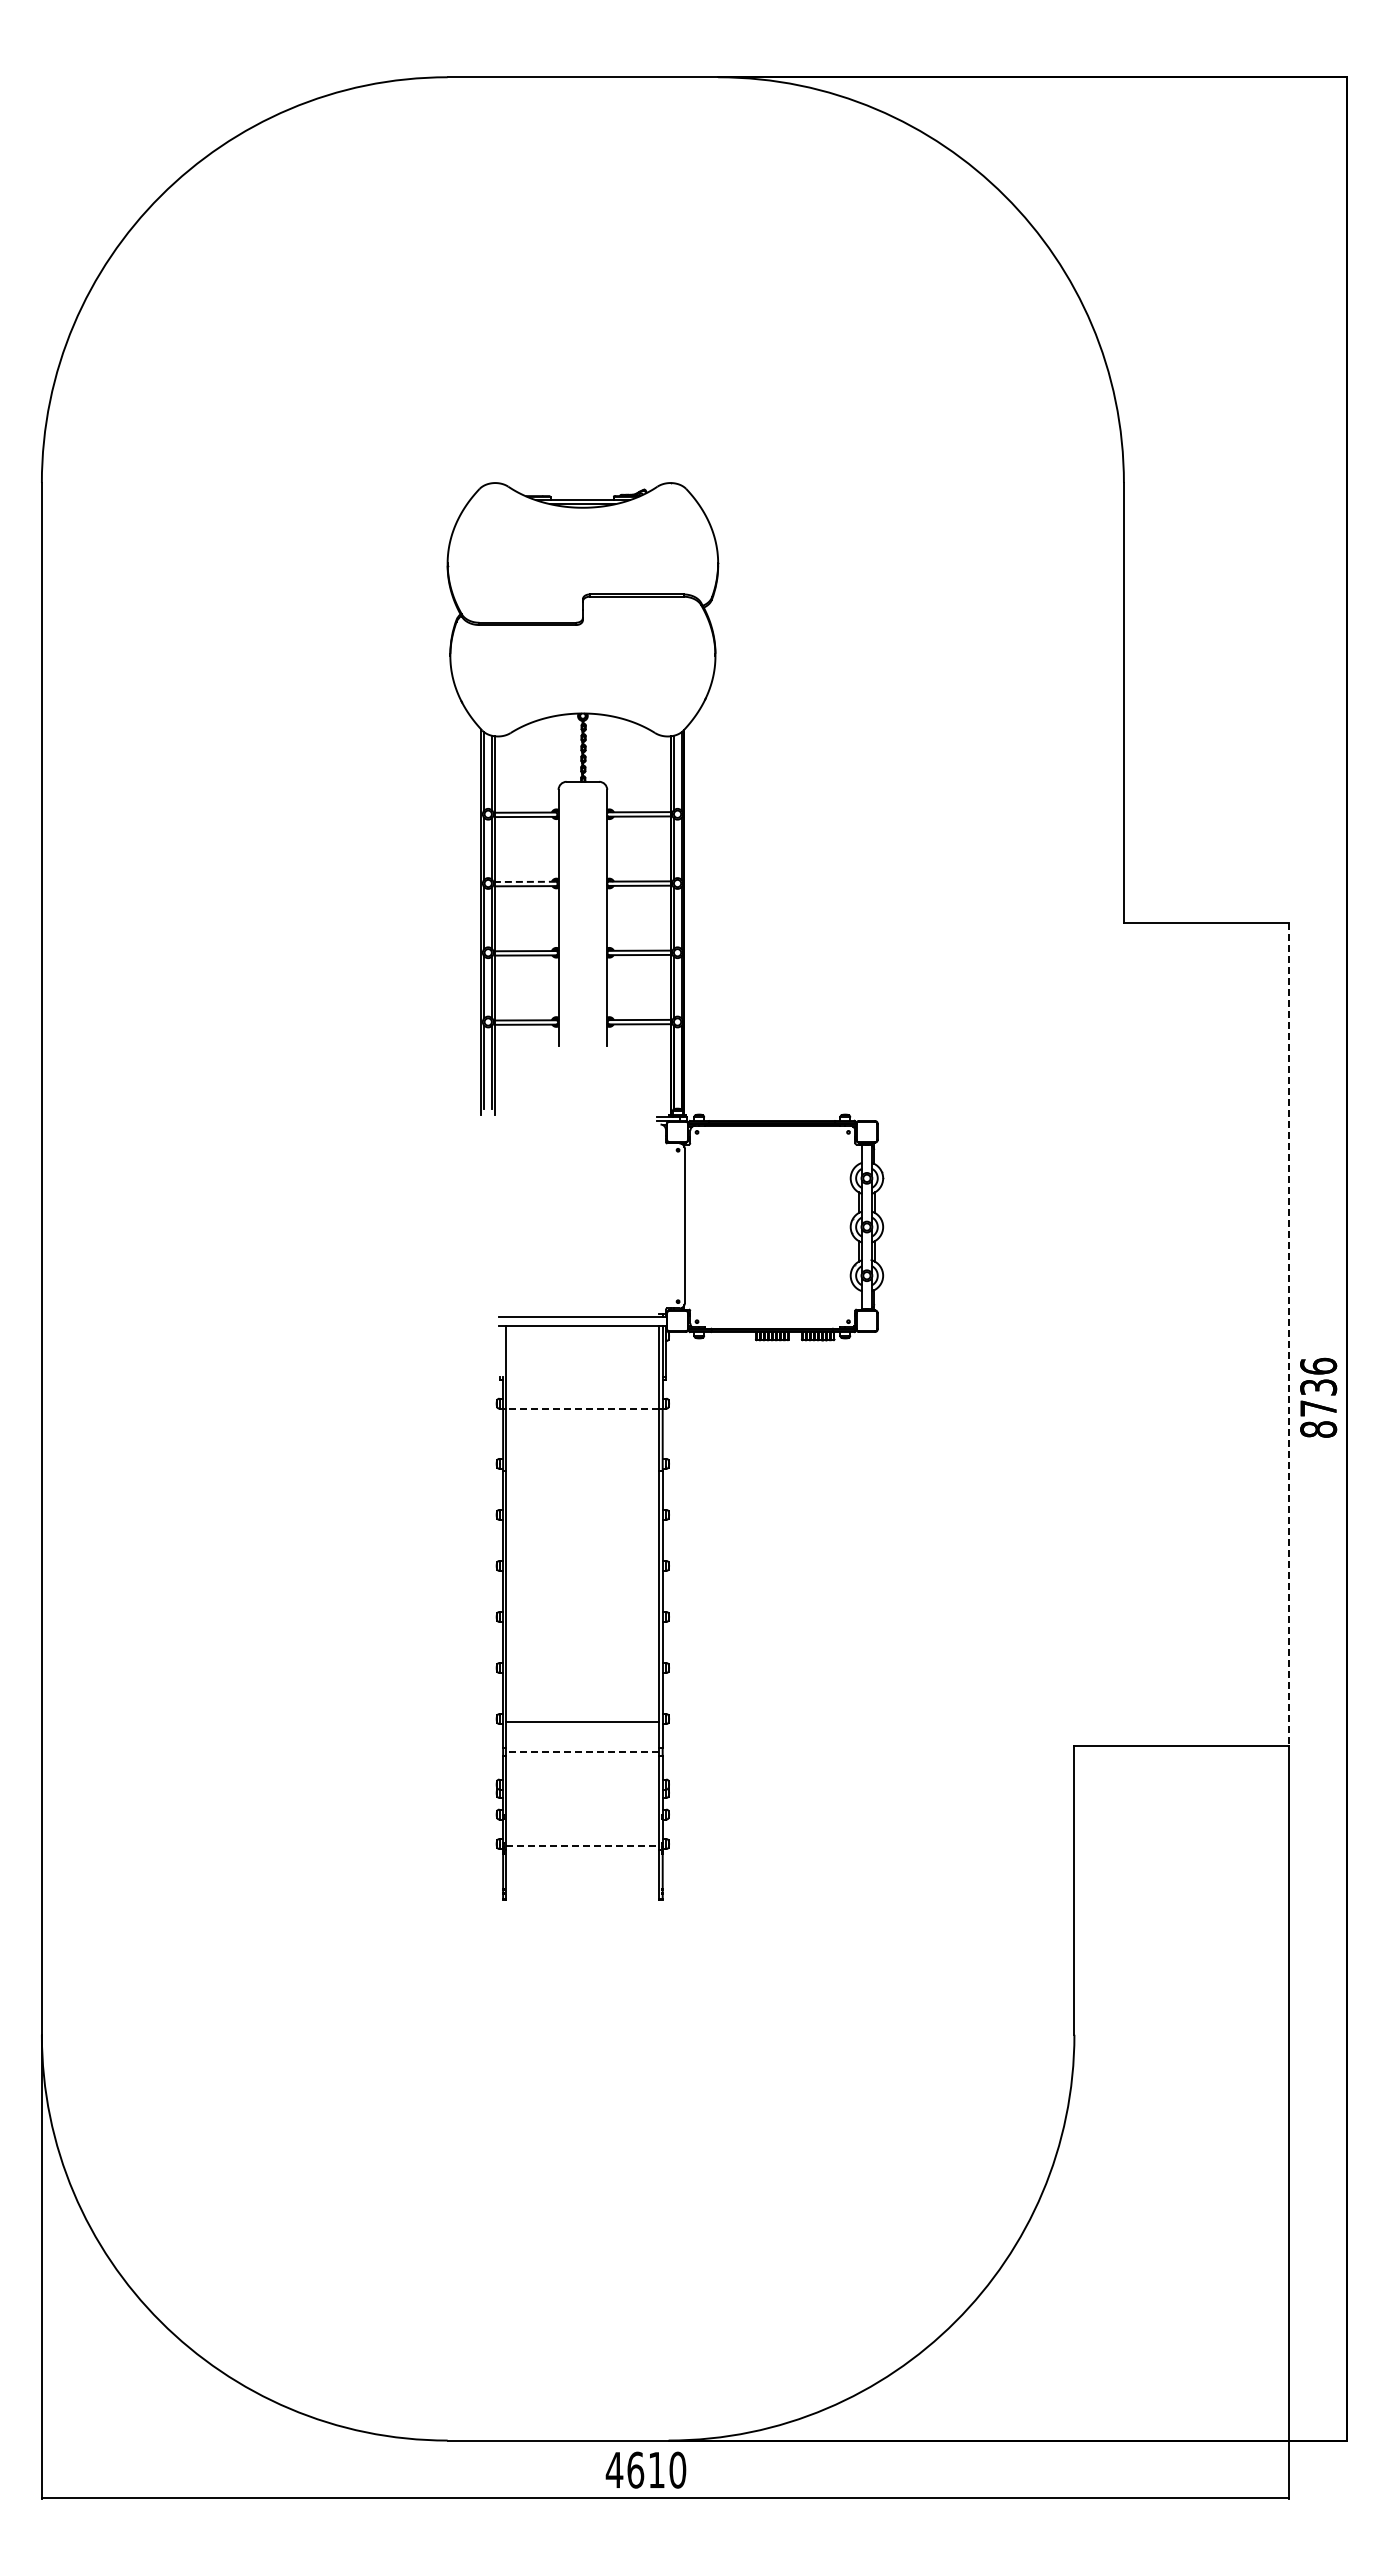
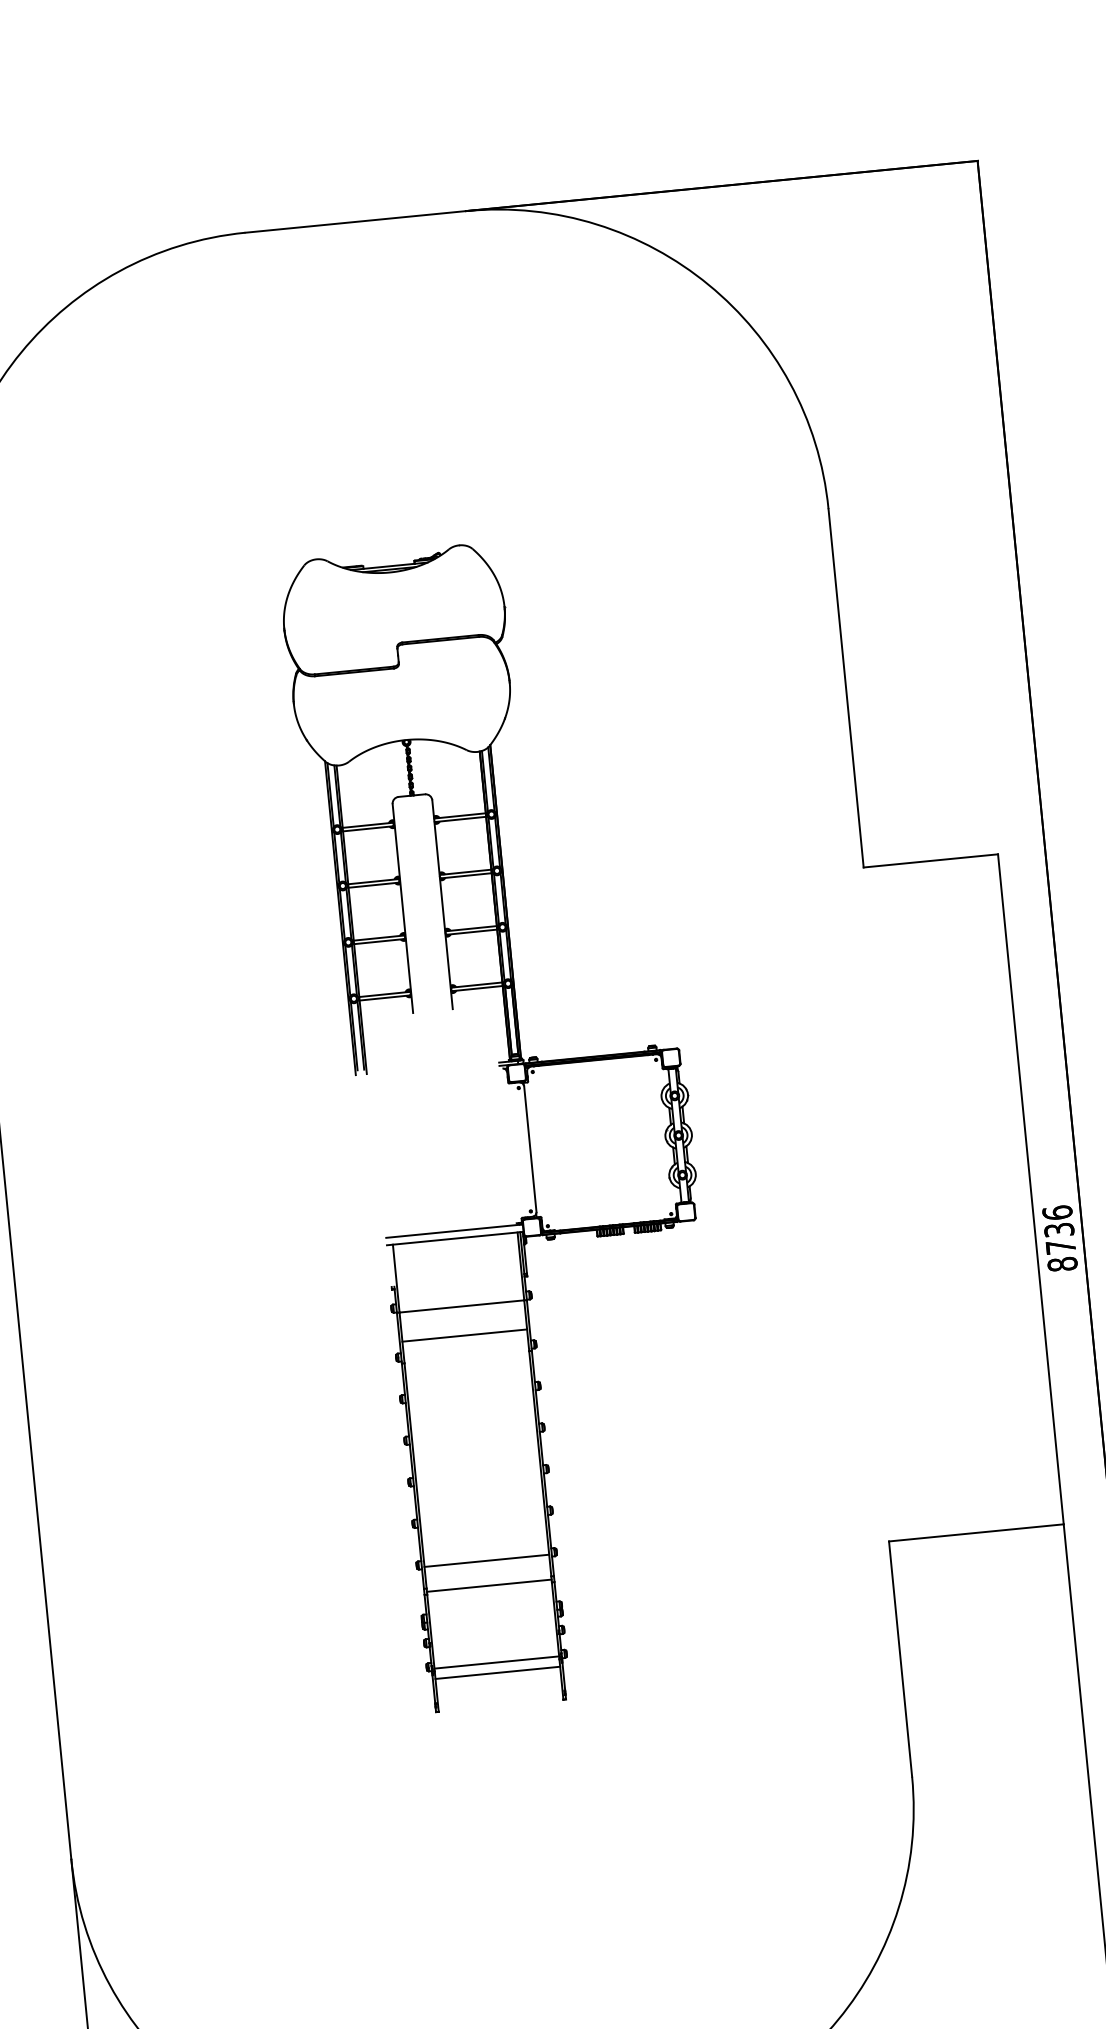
line: (524, 881) -> (372, 881), dashed -> solid
line: (1288, 1335) -> (1030, 1190), dashed -> solid
line: (582, 1409) -> (461, 1306), dashed -> solid
line: (582, 1444) -> (464, 1335), added
line: (582, 1752) -> (489, 1586), dashed -> solid
line: (582, 1846) -> (496, 1662), dashed -> solid
line: (582, 1859) -> (497, 1673), added

